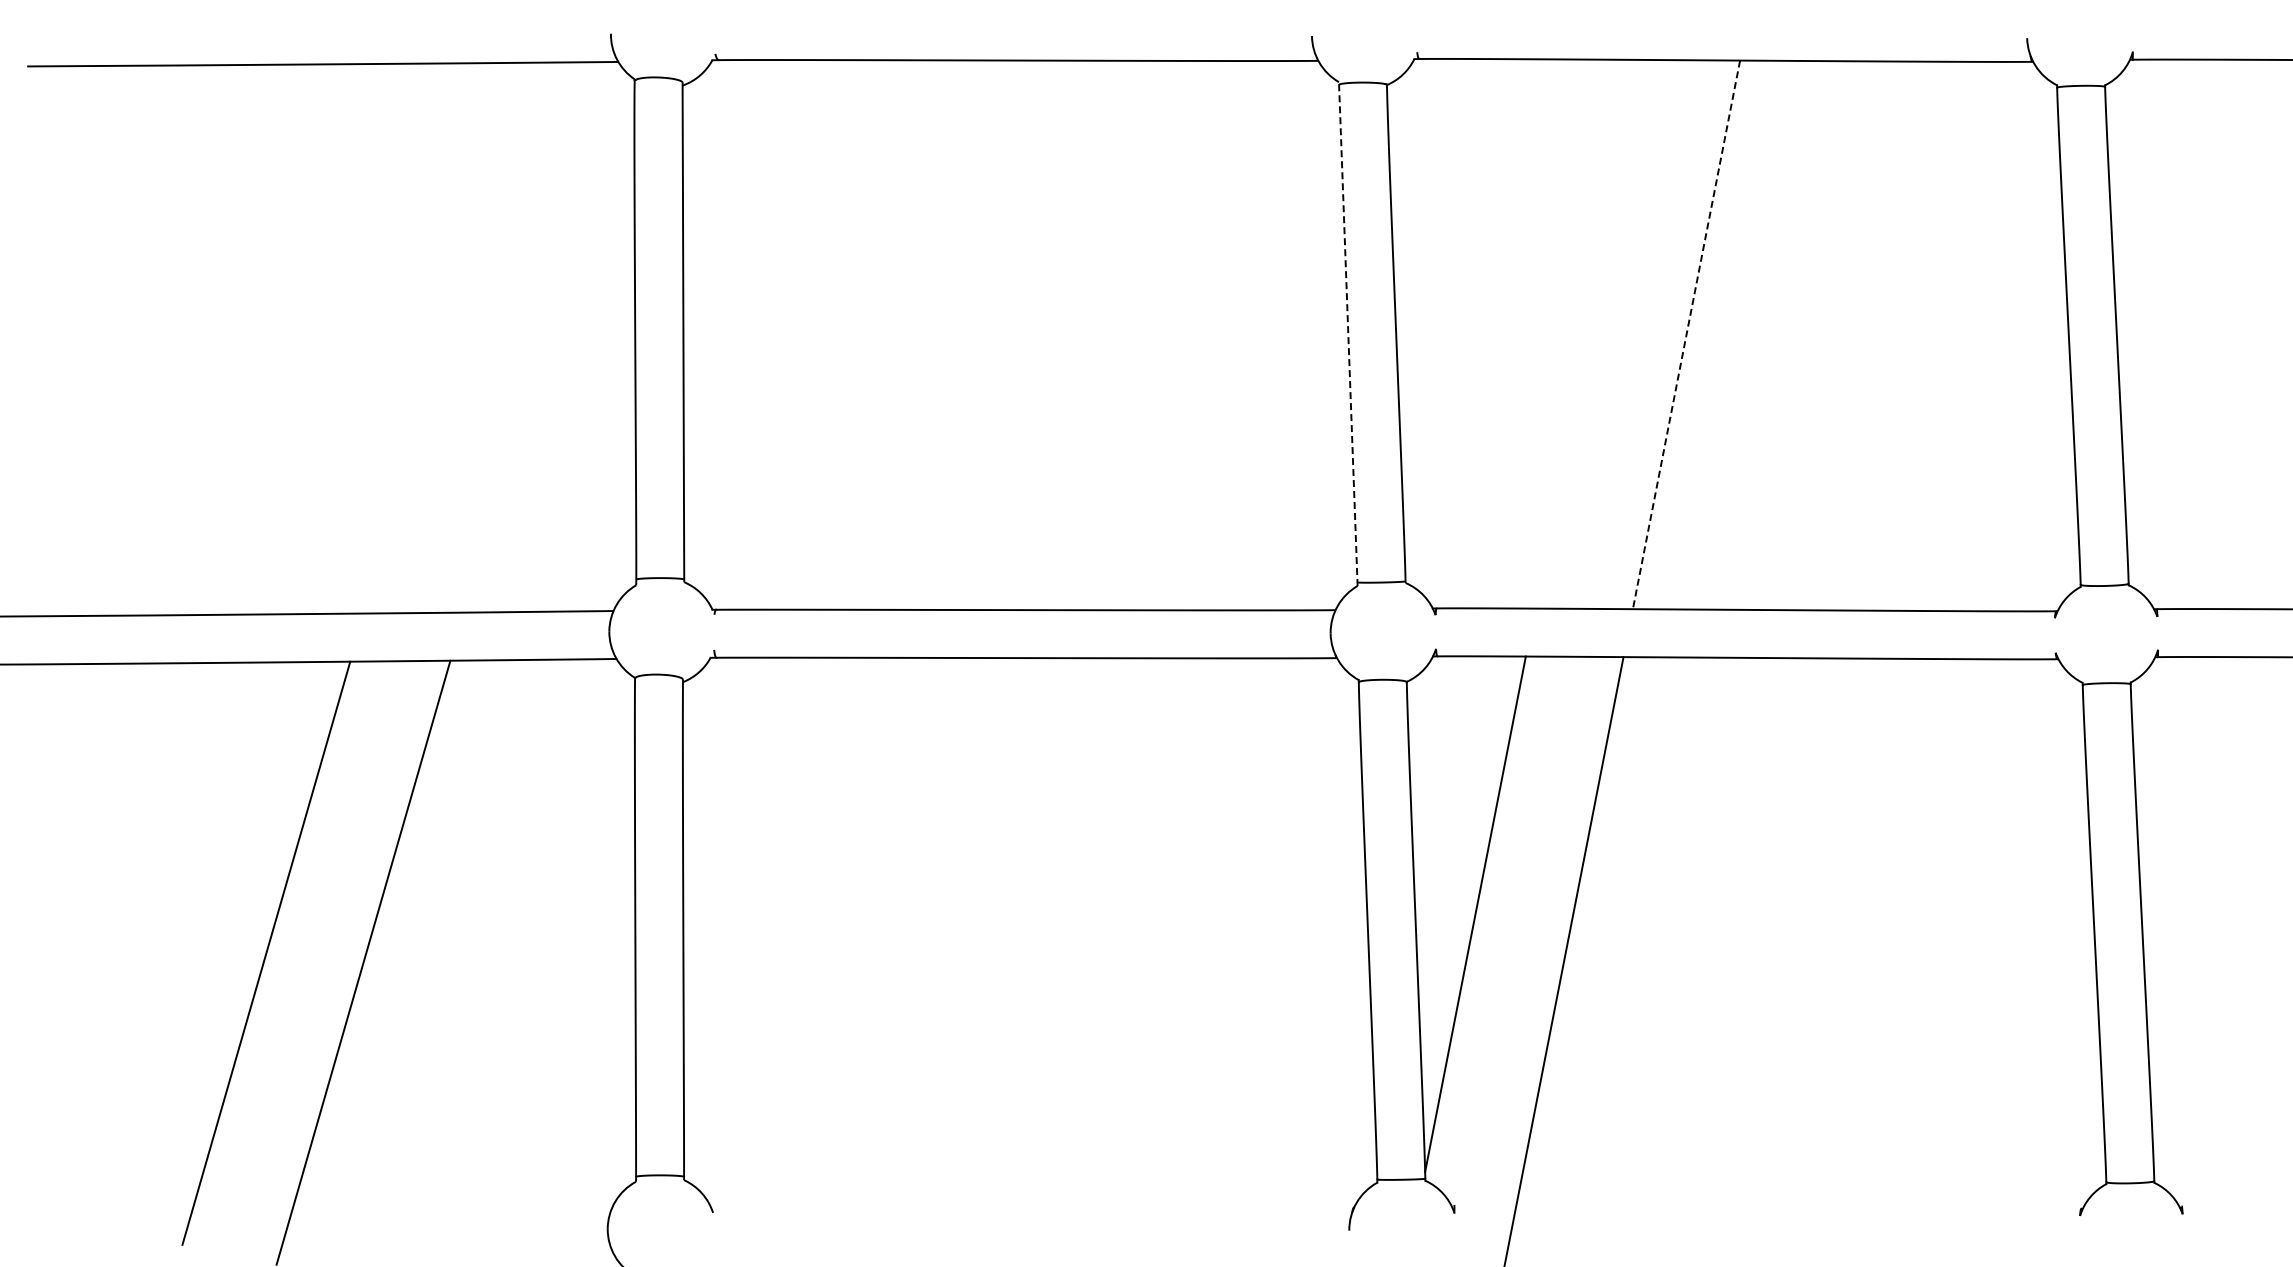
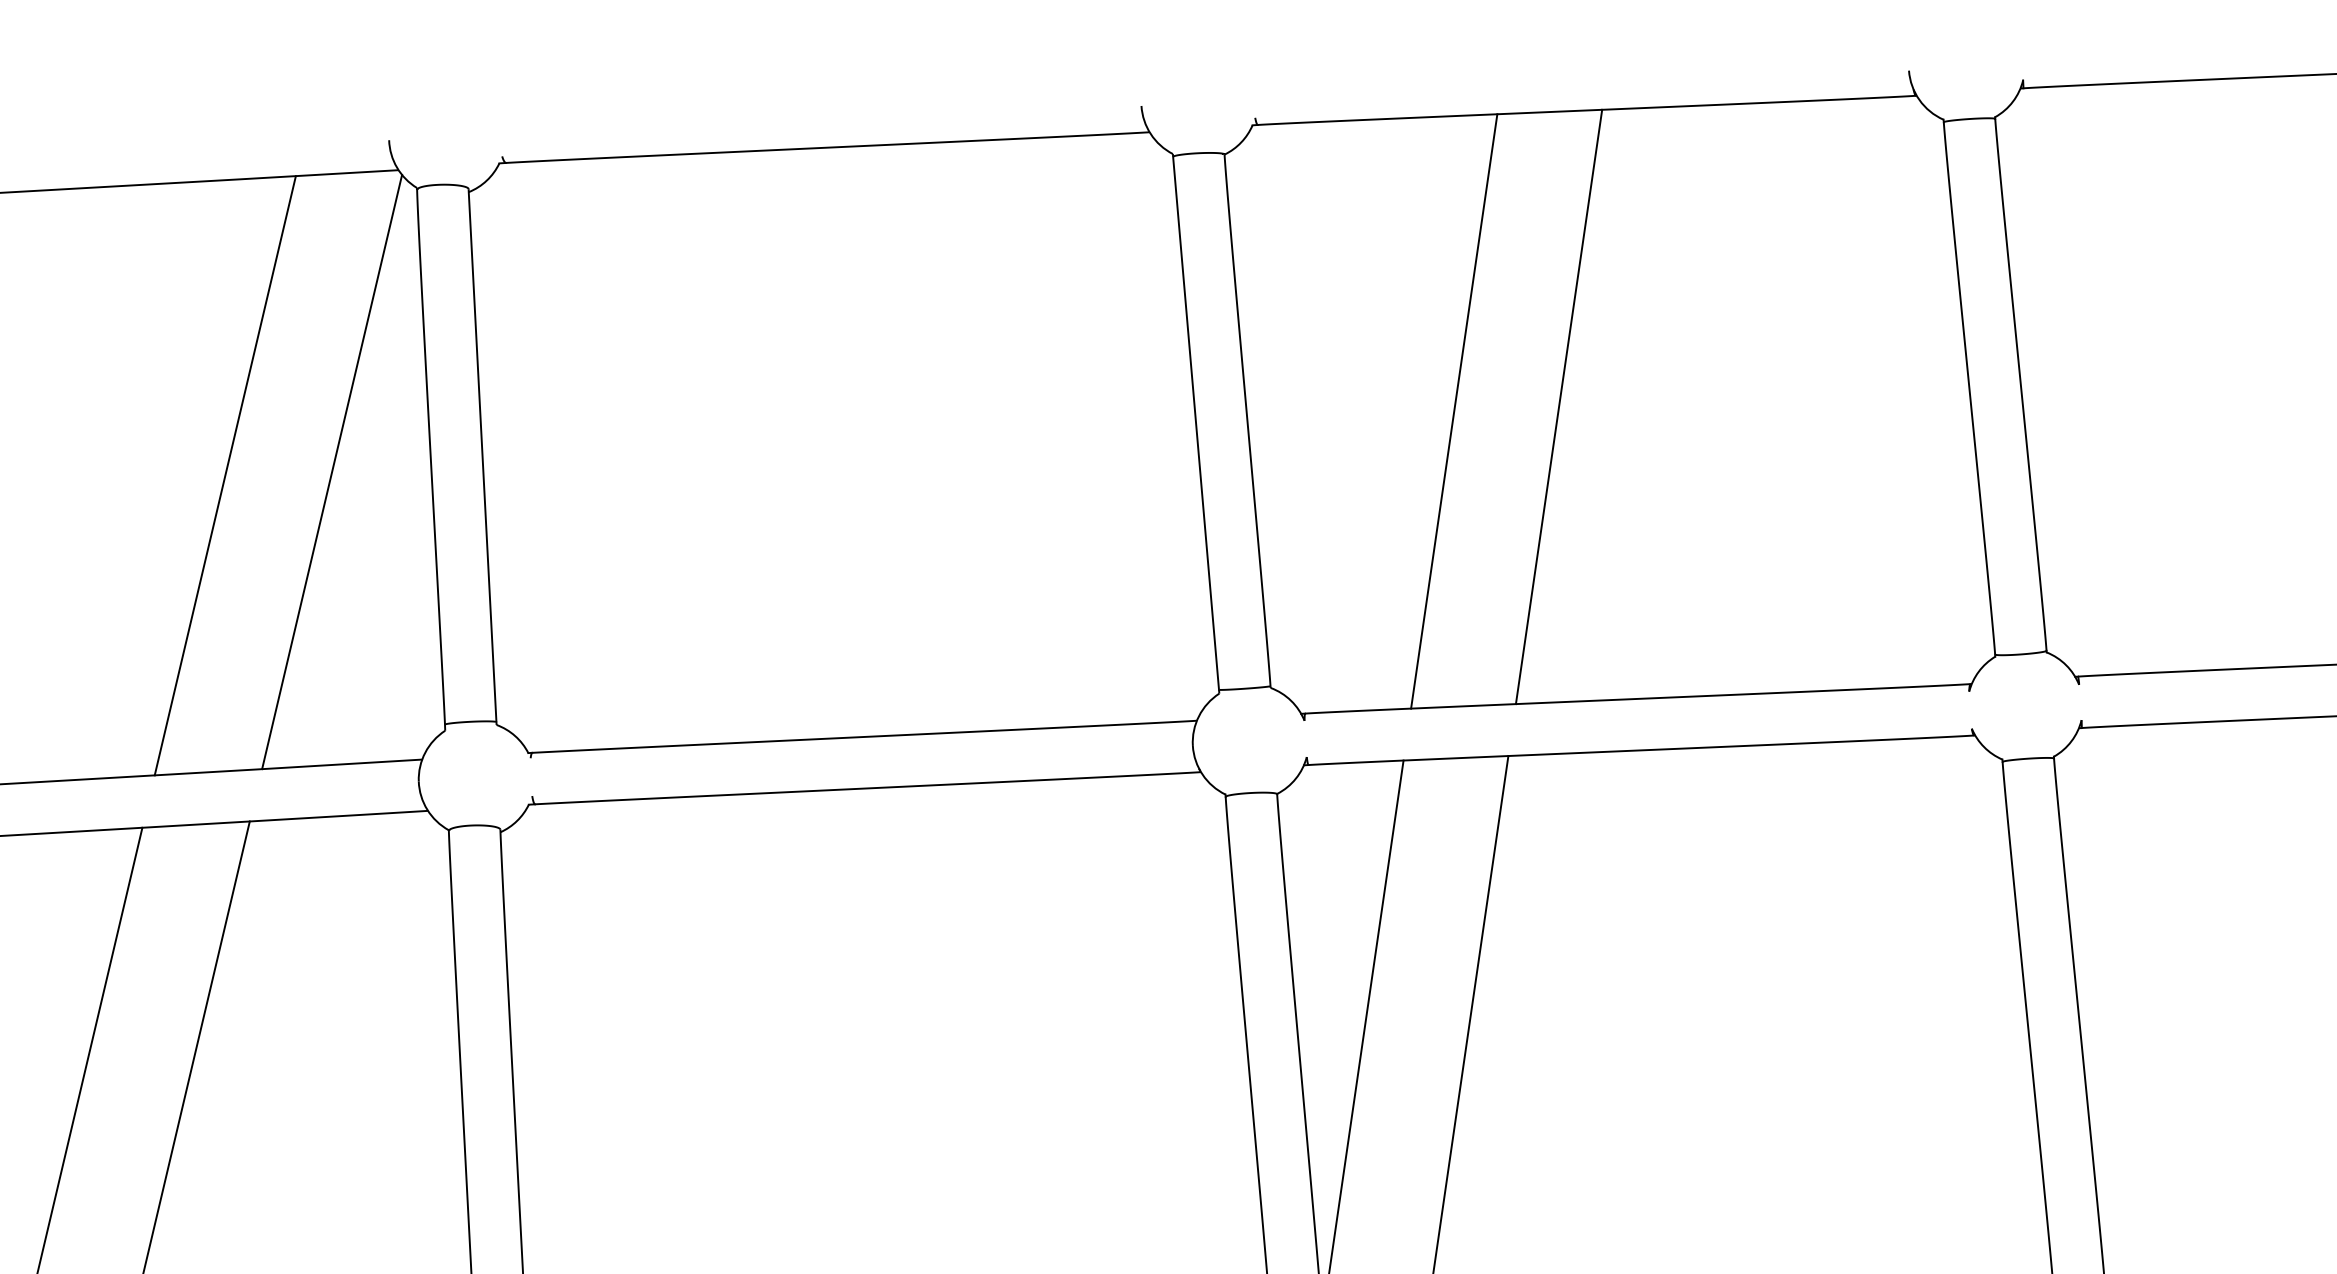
line: (1348, 332) -> (1196, 422), dashed -> solid
line: (1588, 333) -> (1453, 410), added
line: (1686, 335) -> (1559, 407), dashed -> solid
line: (443, 337) -> (225, 474), added
line: (542, 339) -> (331, 471), added

